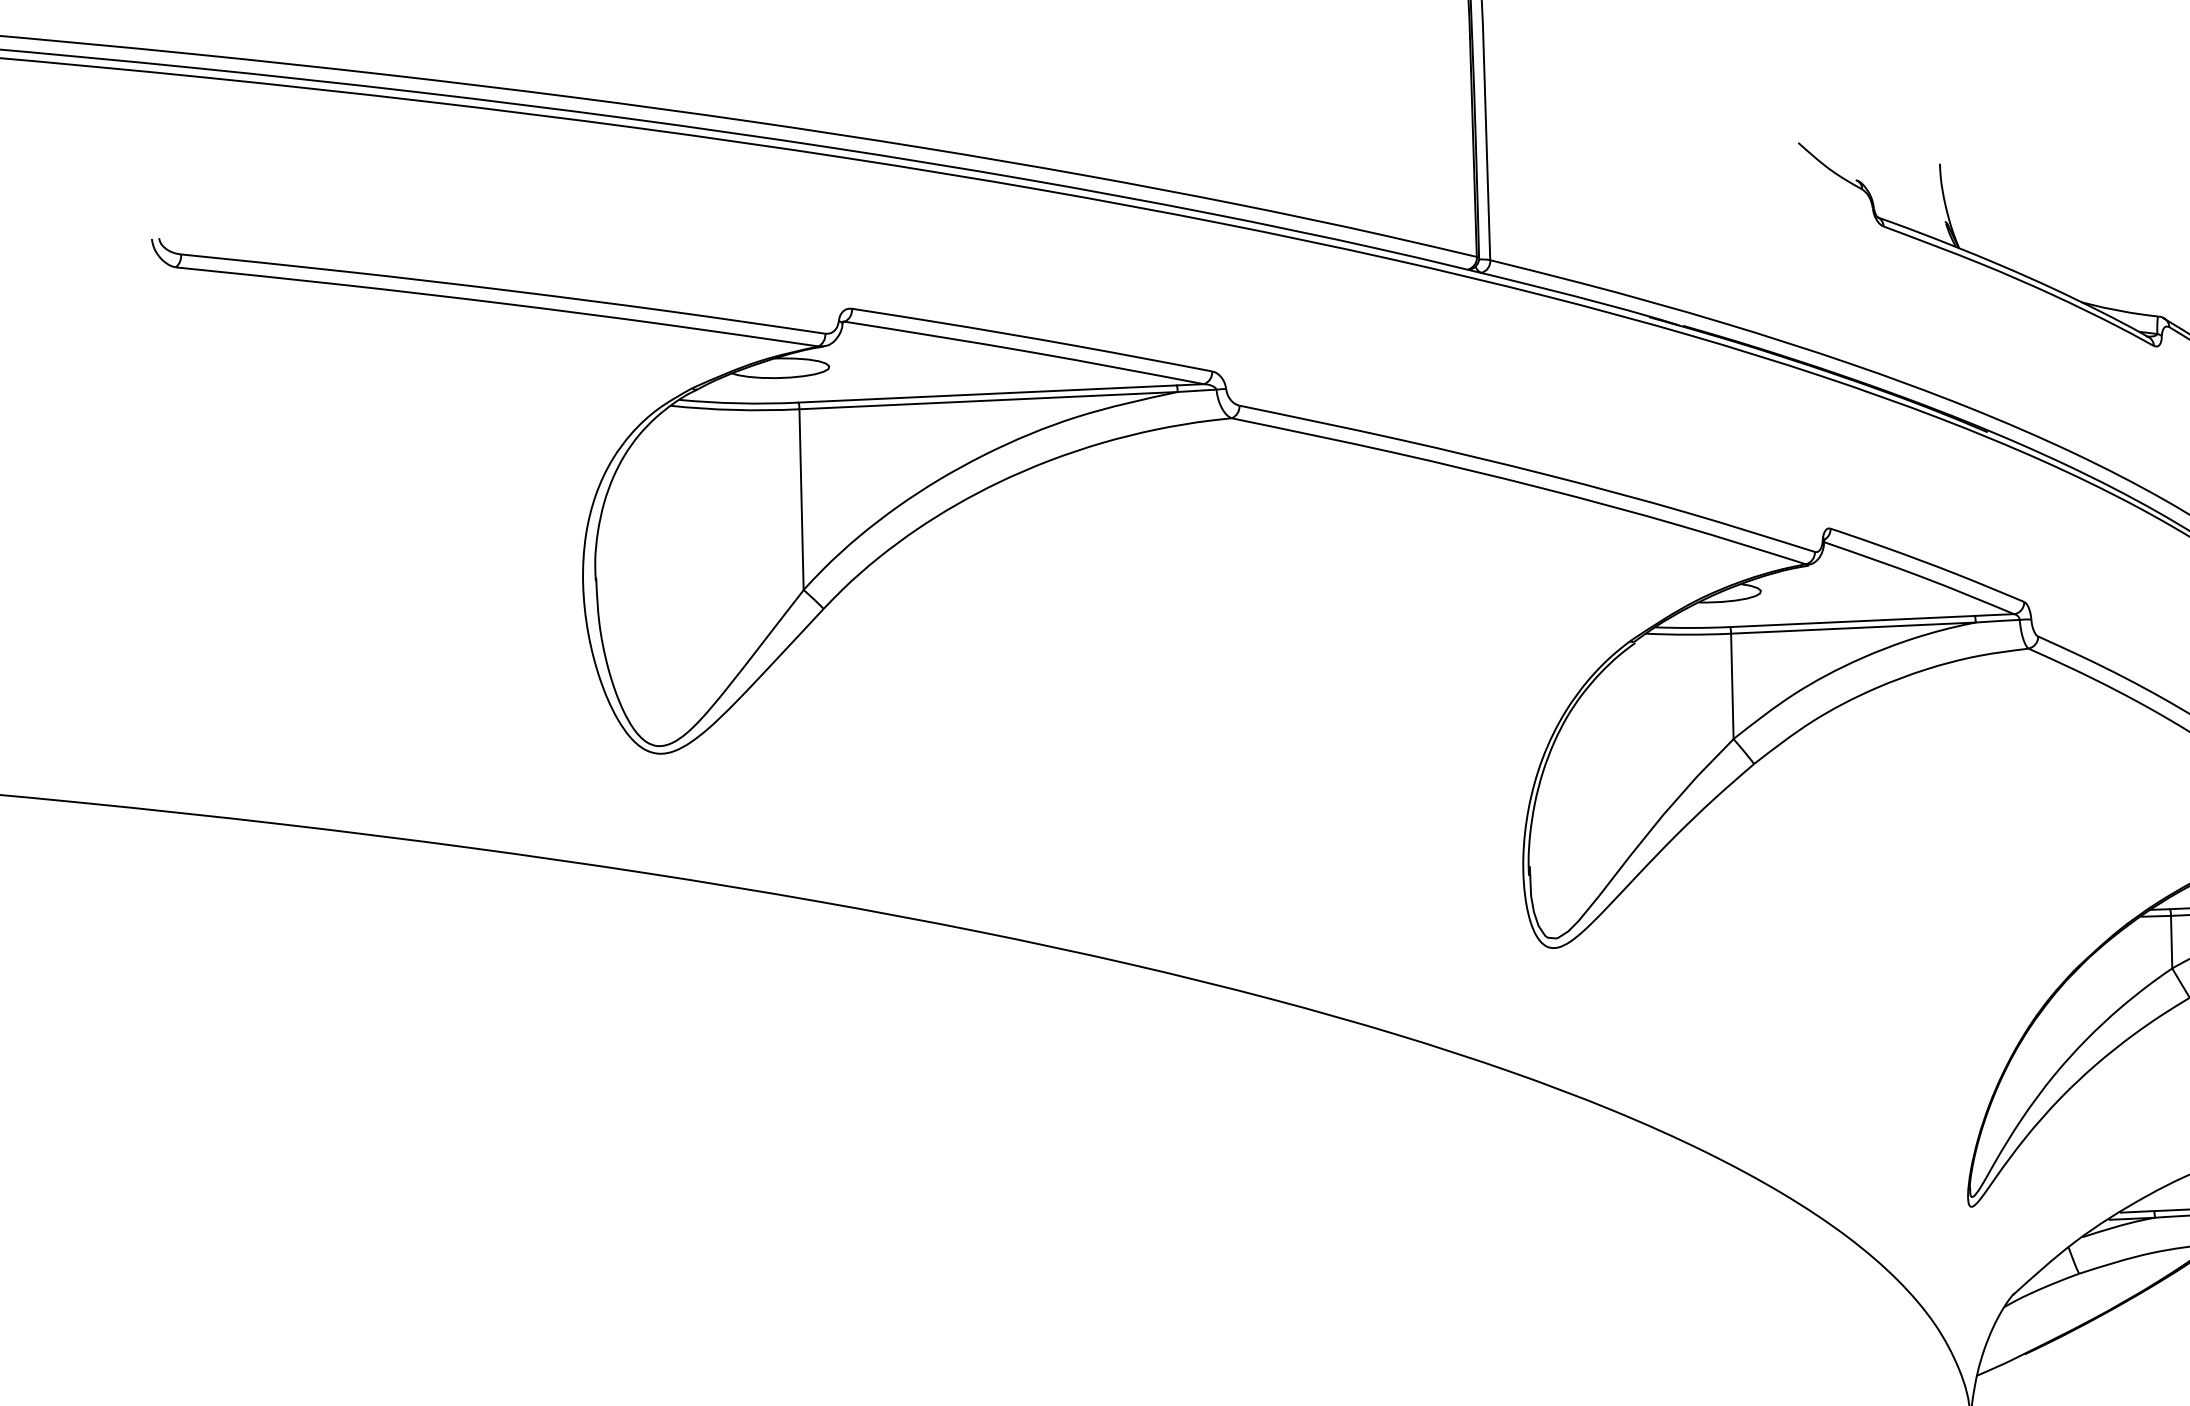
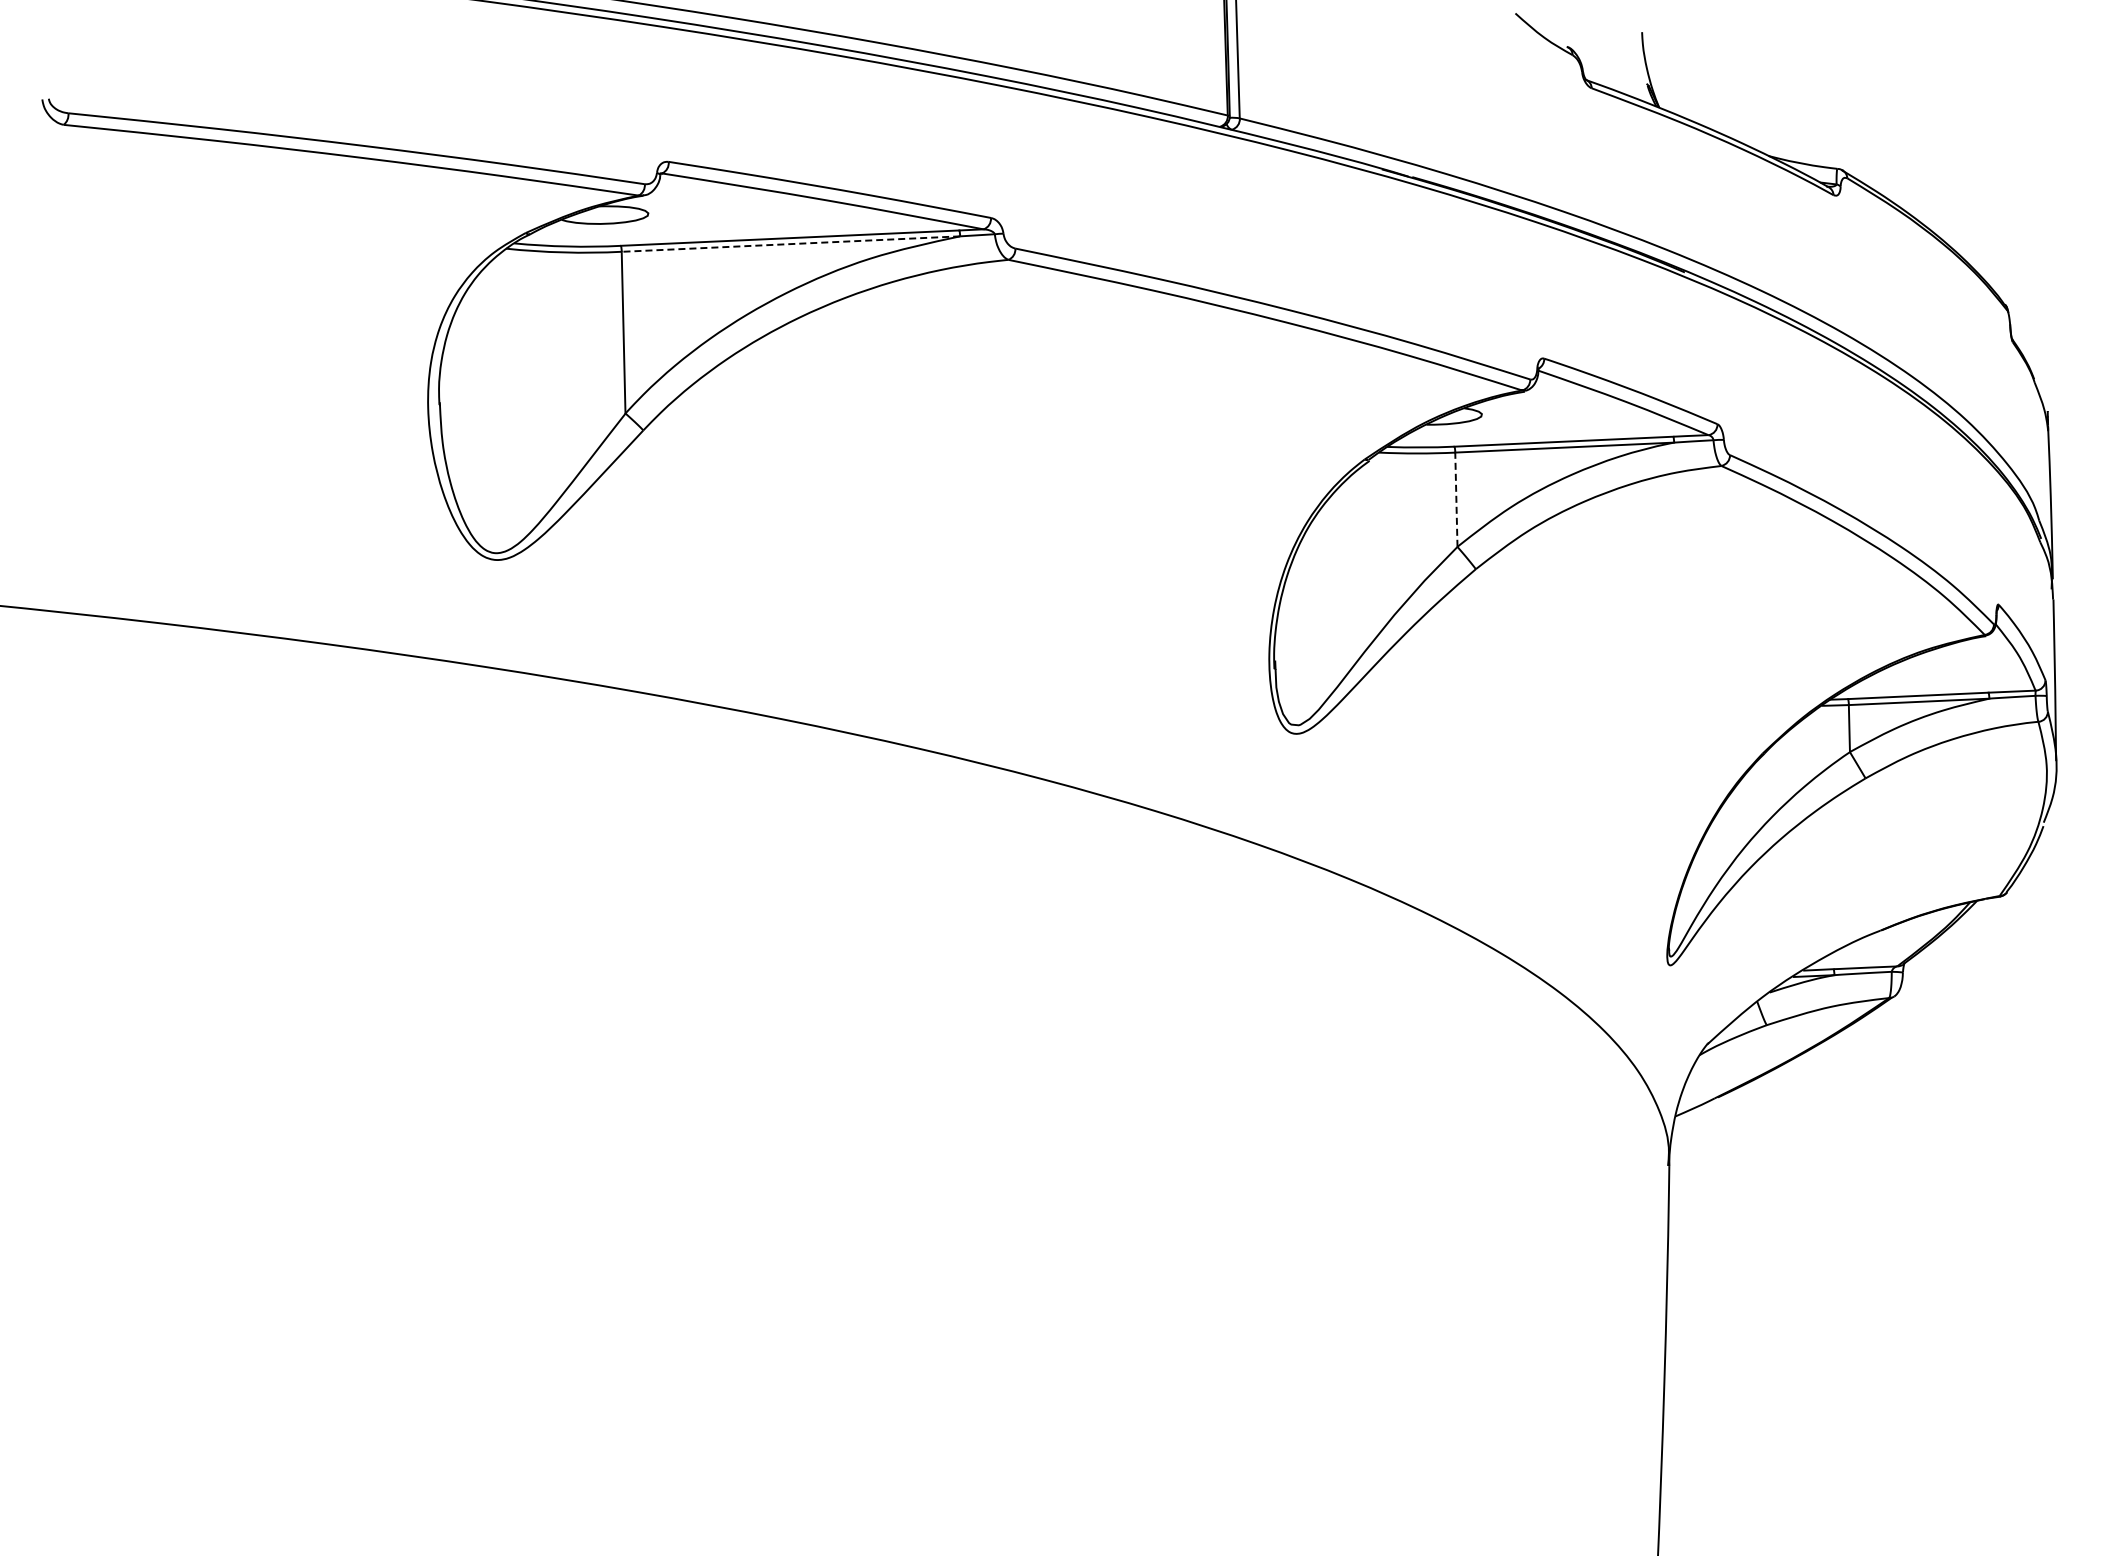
line: (988, 401) -> (790, 244), solid -> dashed
line: (1732, 686) -> (1456, 499), solid -> dashed

